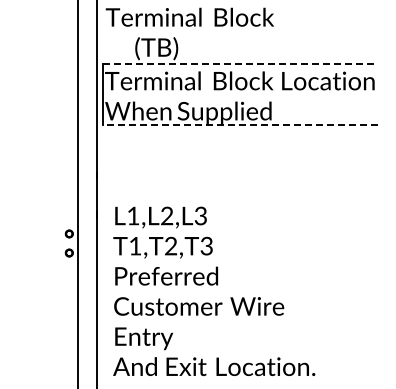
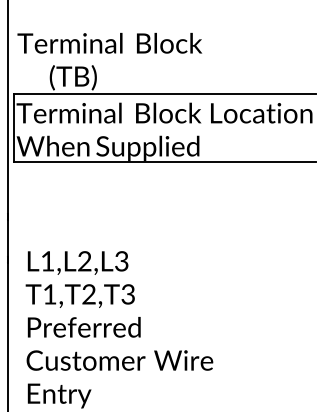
line: (240, 63) -> (165, 94), dashed -> solid
line: (240, 125) -> (165, 162), dashed -> solid

